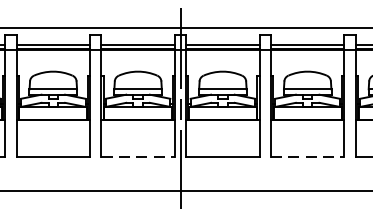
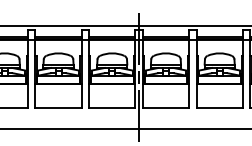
line: (138, 157) -> (112, 107), dashed -> solid
line: (308, 157) -> (220, 107), dashed -> solid

